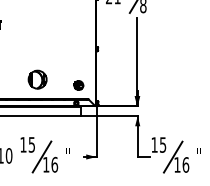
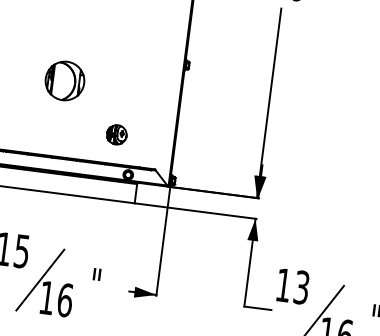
part: (37, 79) -> (64, 80), moved
part: (78, 85) -> (116, 134), moved
text: (163, 144) -> (302, 286), 15 -> 13

